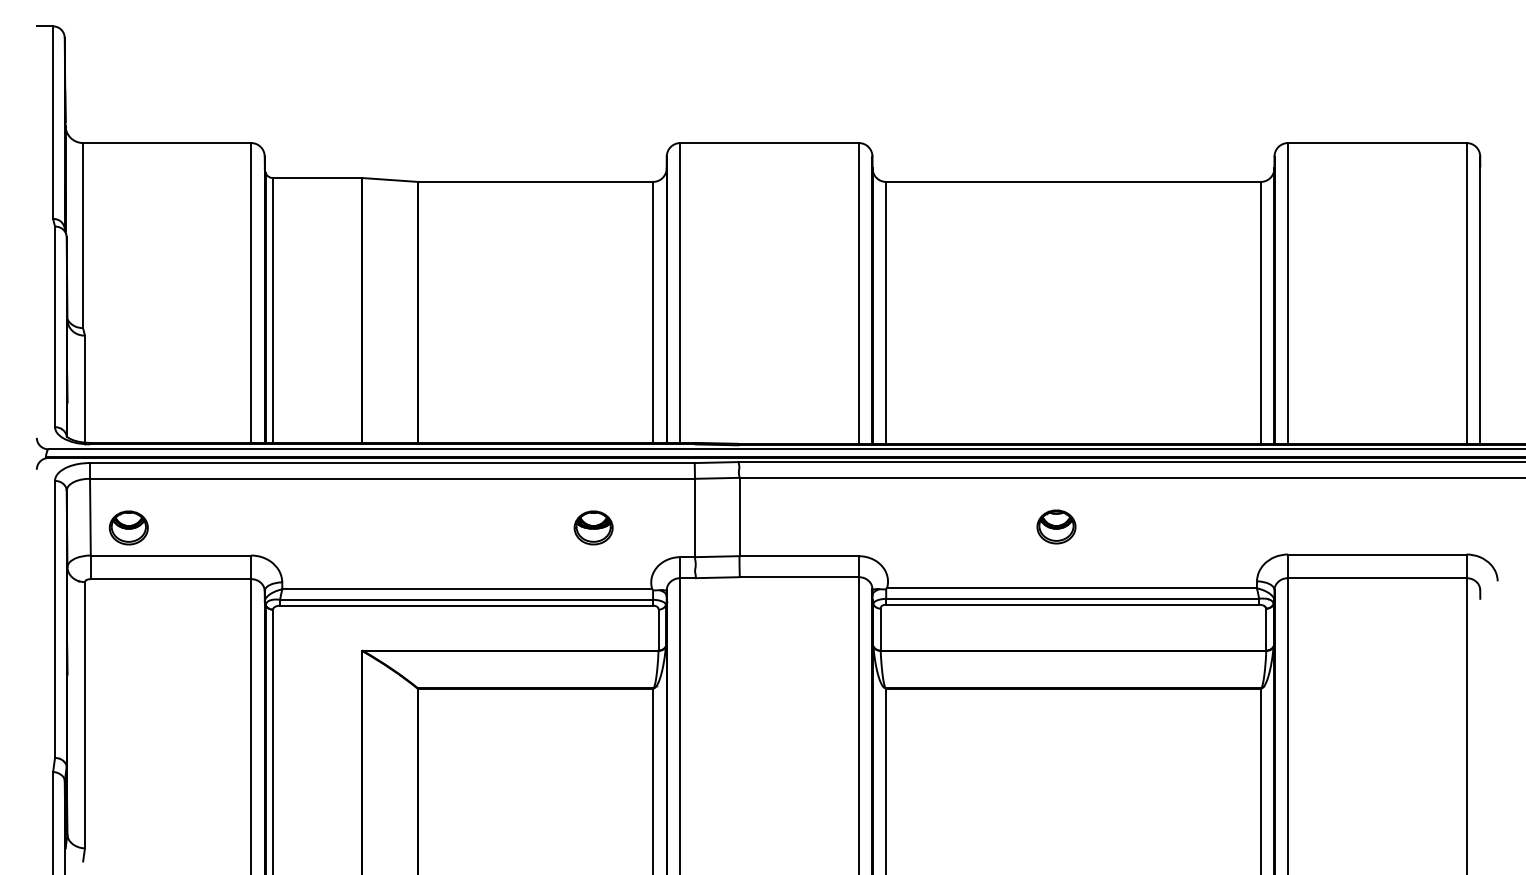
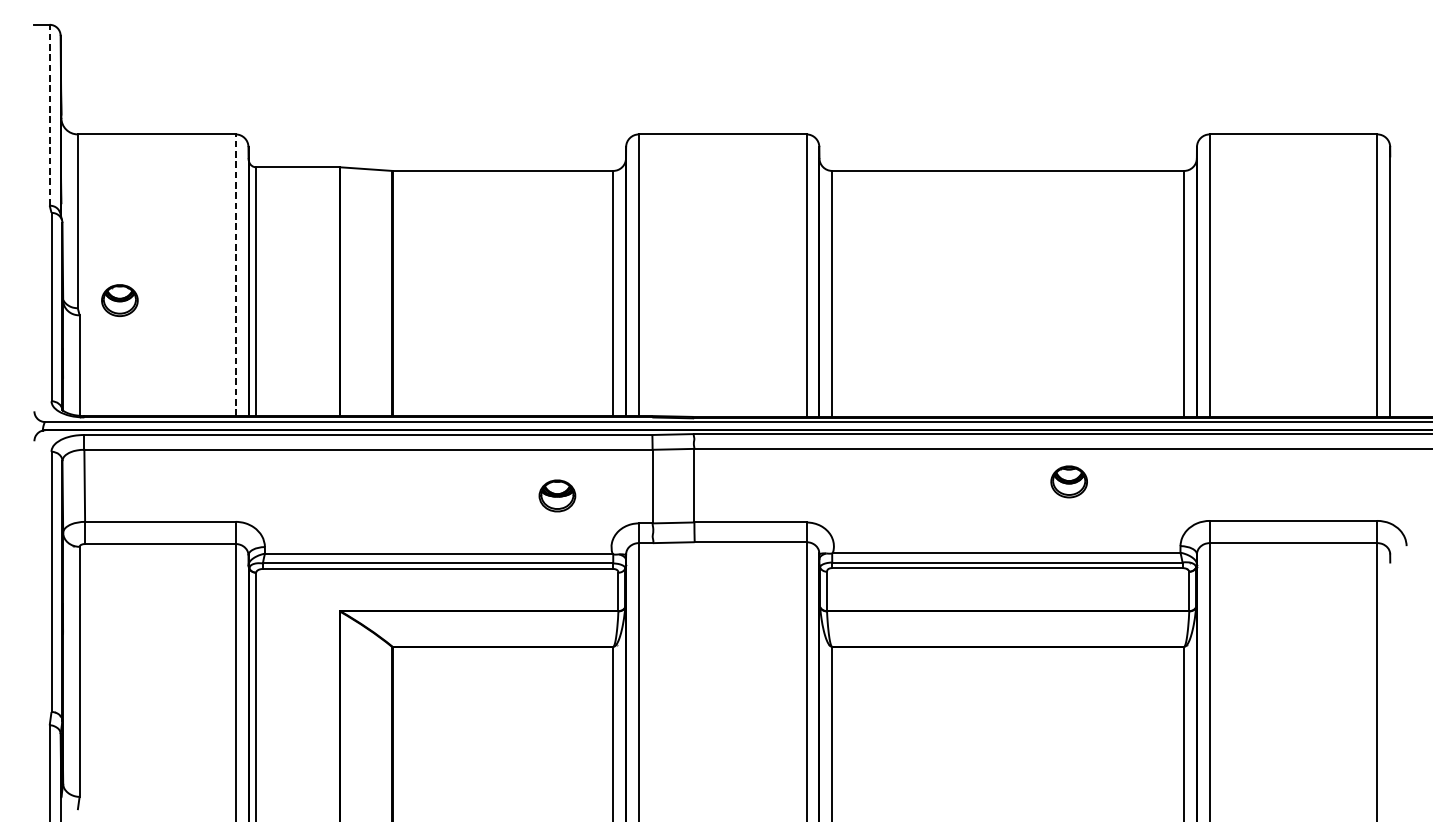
line: (53, 122) -> (50, 115), solid -> dashed
line: (251, 292) -> (236, 274), solid -> dashed
part: (1056, 526) -> (1069, 481), moved
part: (128, 527) -> (119, 300), moved

